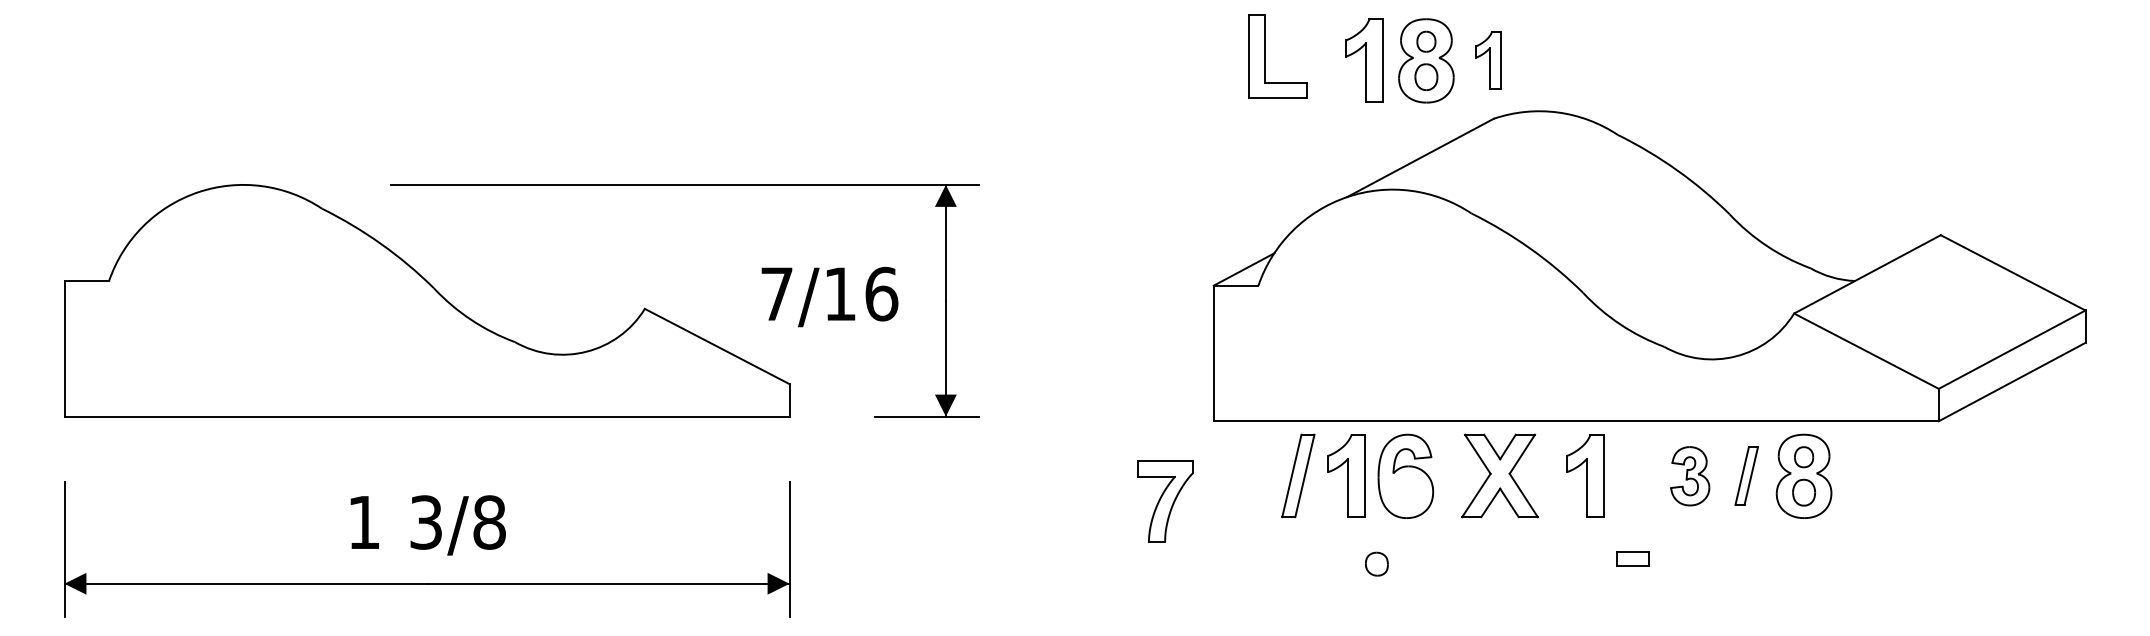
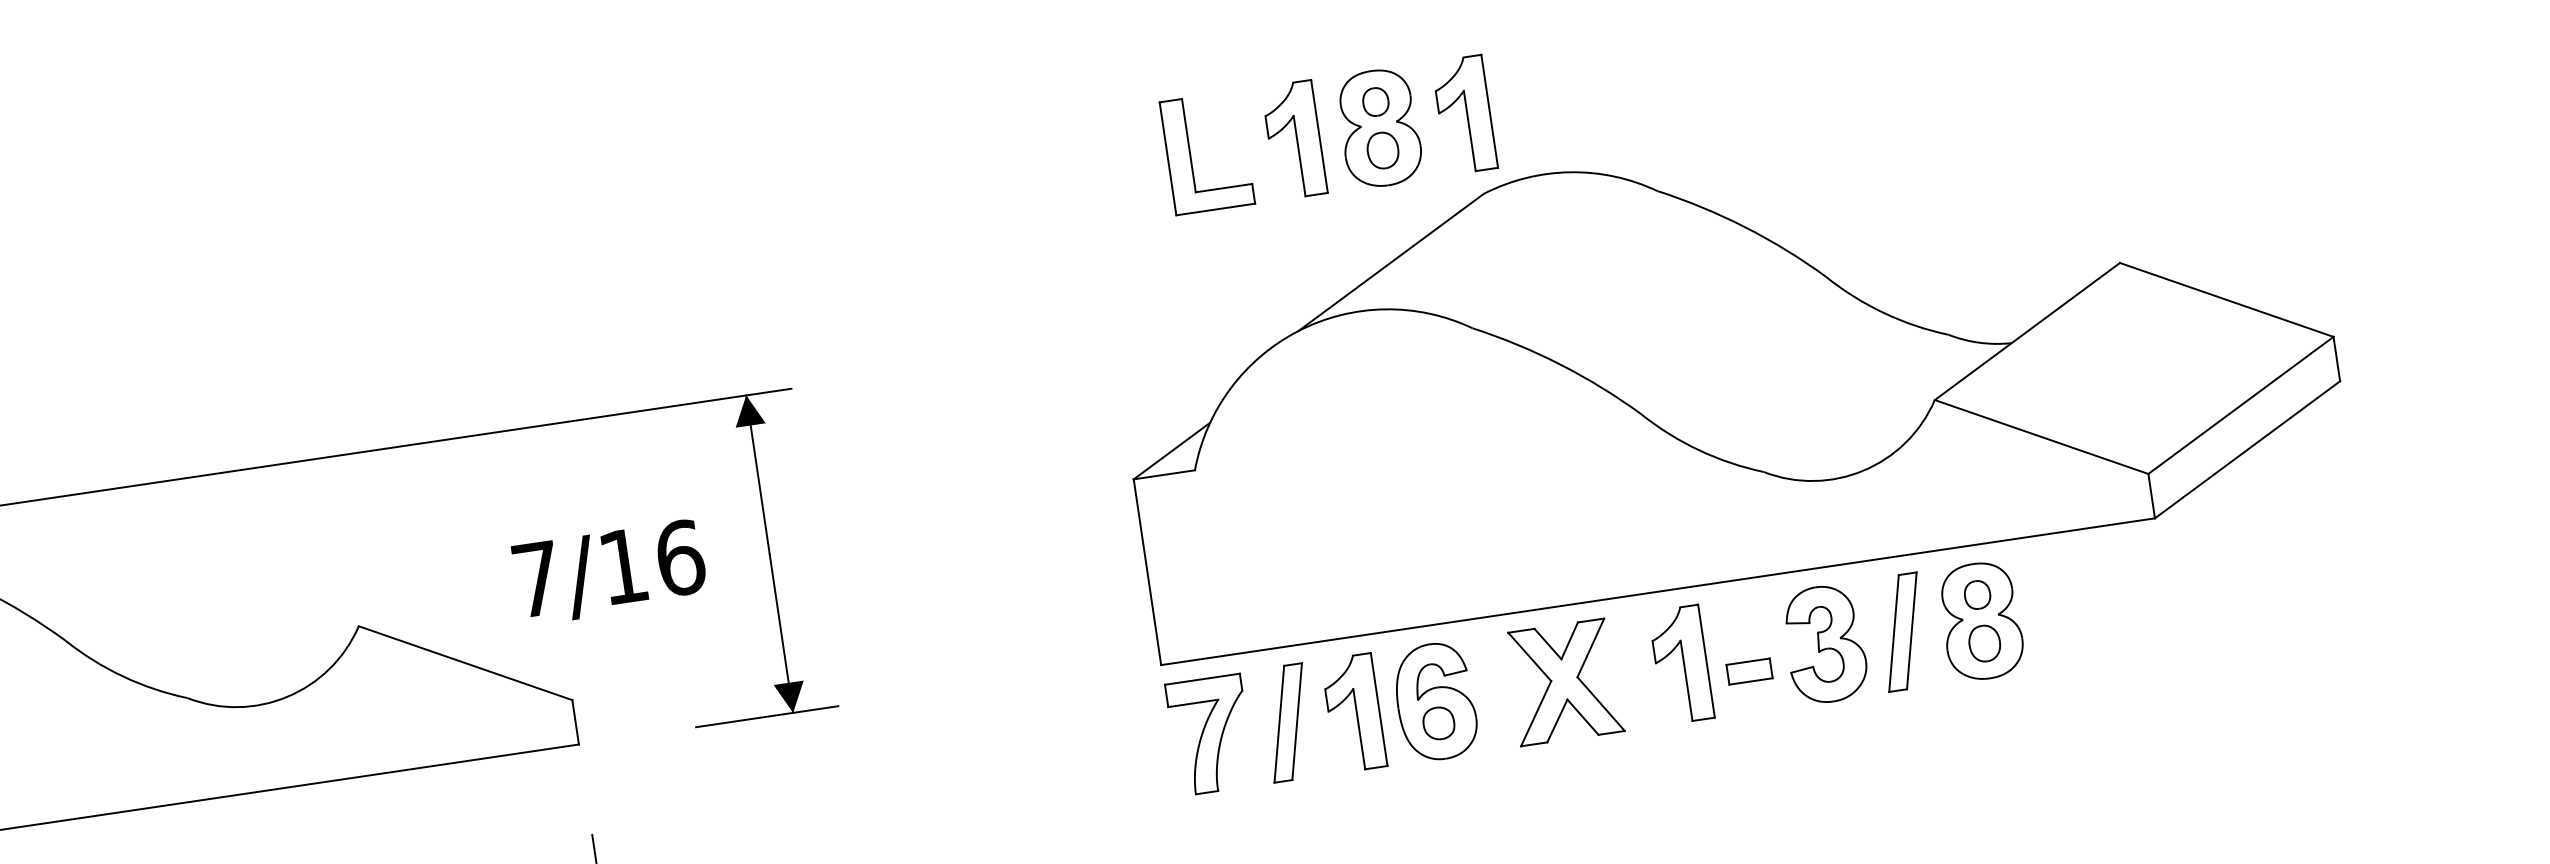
part: (1265, 56) -> (1190, 155), moved
part: (1488, 60) -> (1464, 115), size x1.43
part: (1690, 475) -> (1825, 642), size x1.43
part: (1746, 475) -> (1902, 631), size x1.43
part: (1165, 501) -> (1210, 735), moved
part: (1632, 558) -> (1748, 671), moved
part: (1376, 563) -> (1438, 722), moved

